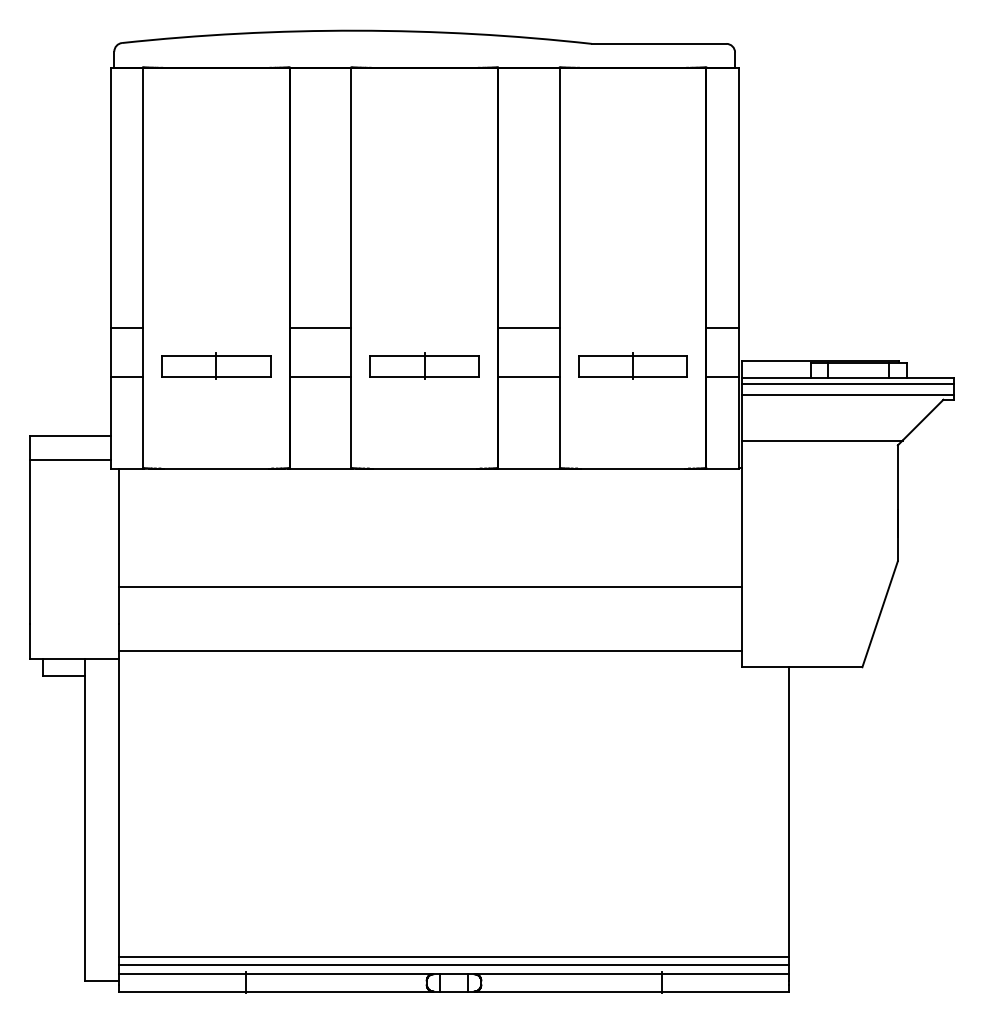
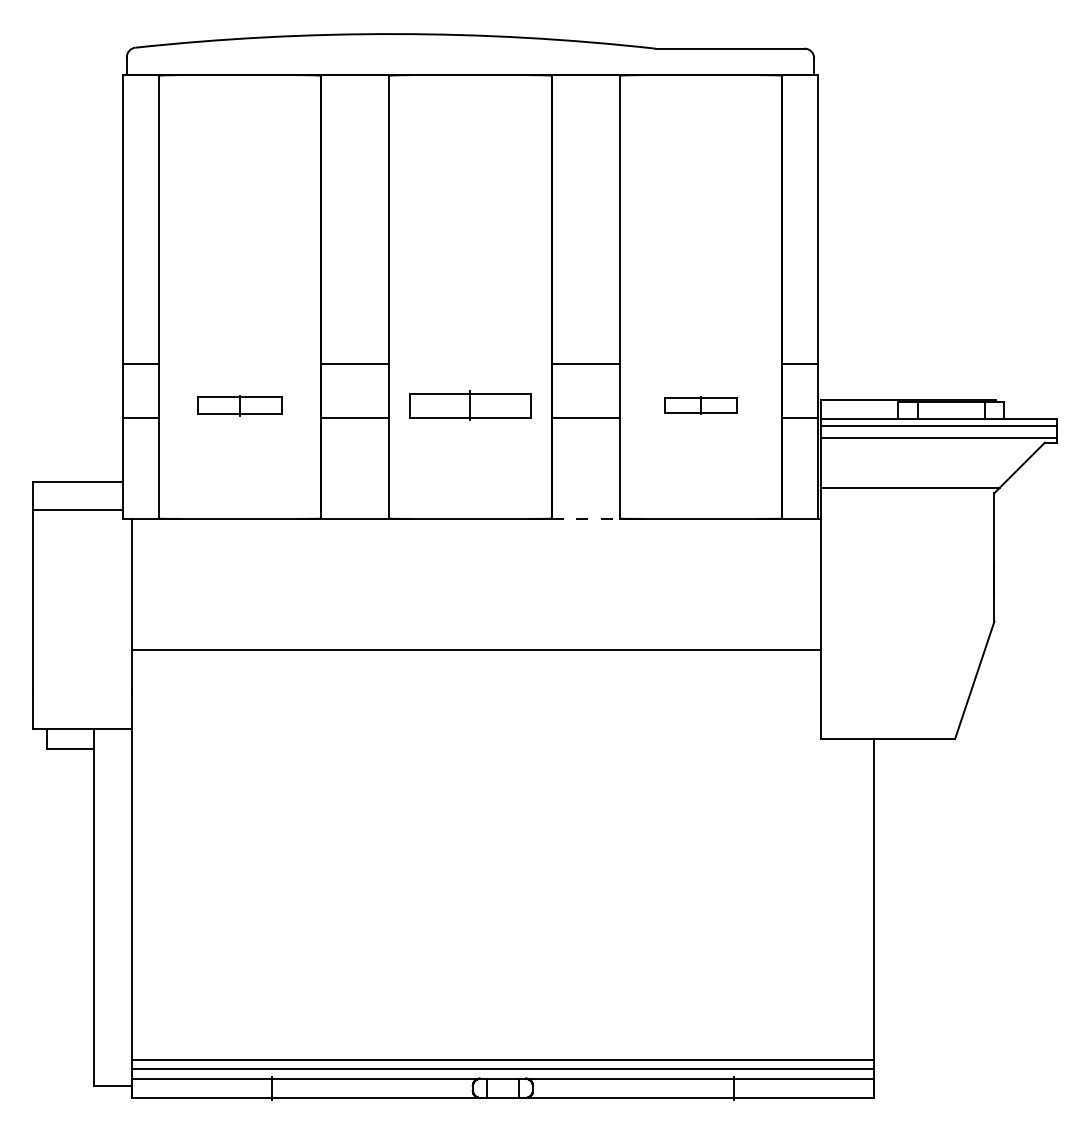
part: (216, 365) -> (239, 404), size x0.7
part: (632, 365) -> (700, 404), size x0.6
line: (528, 468) -> (585, 518), solid -> dashed
line: (429, 651) -> (475, 721), removed

